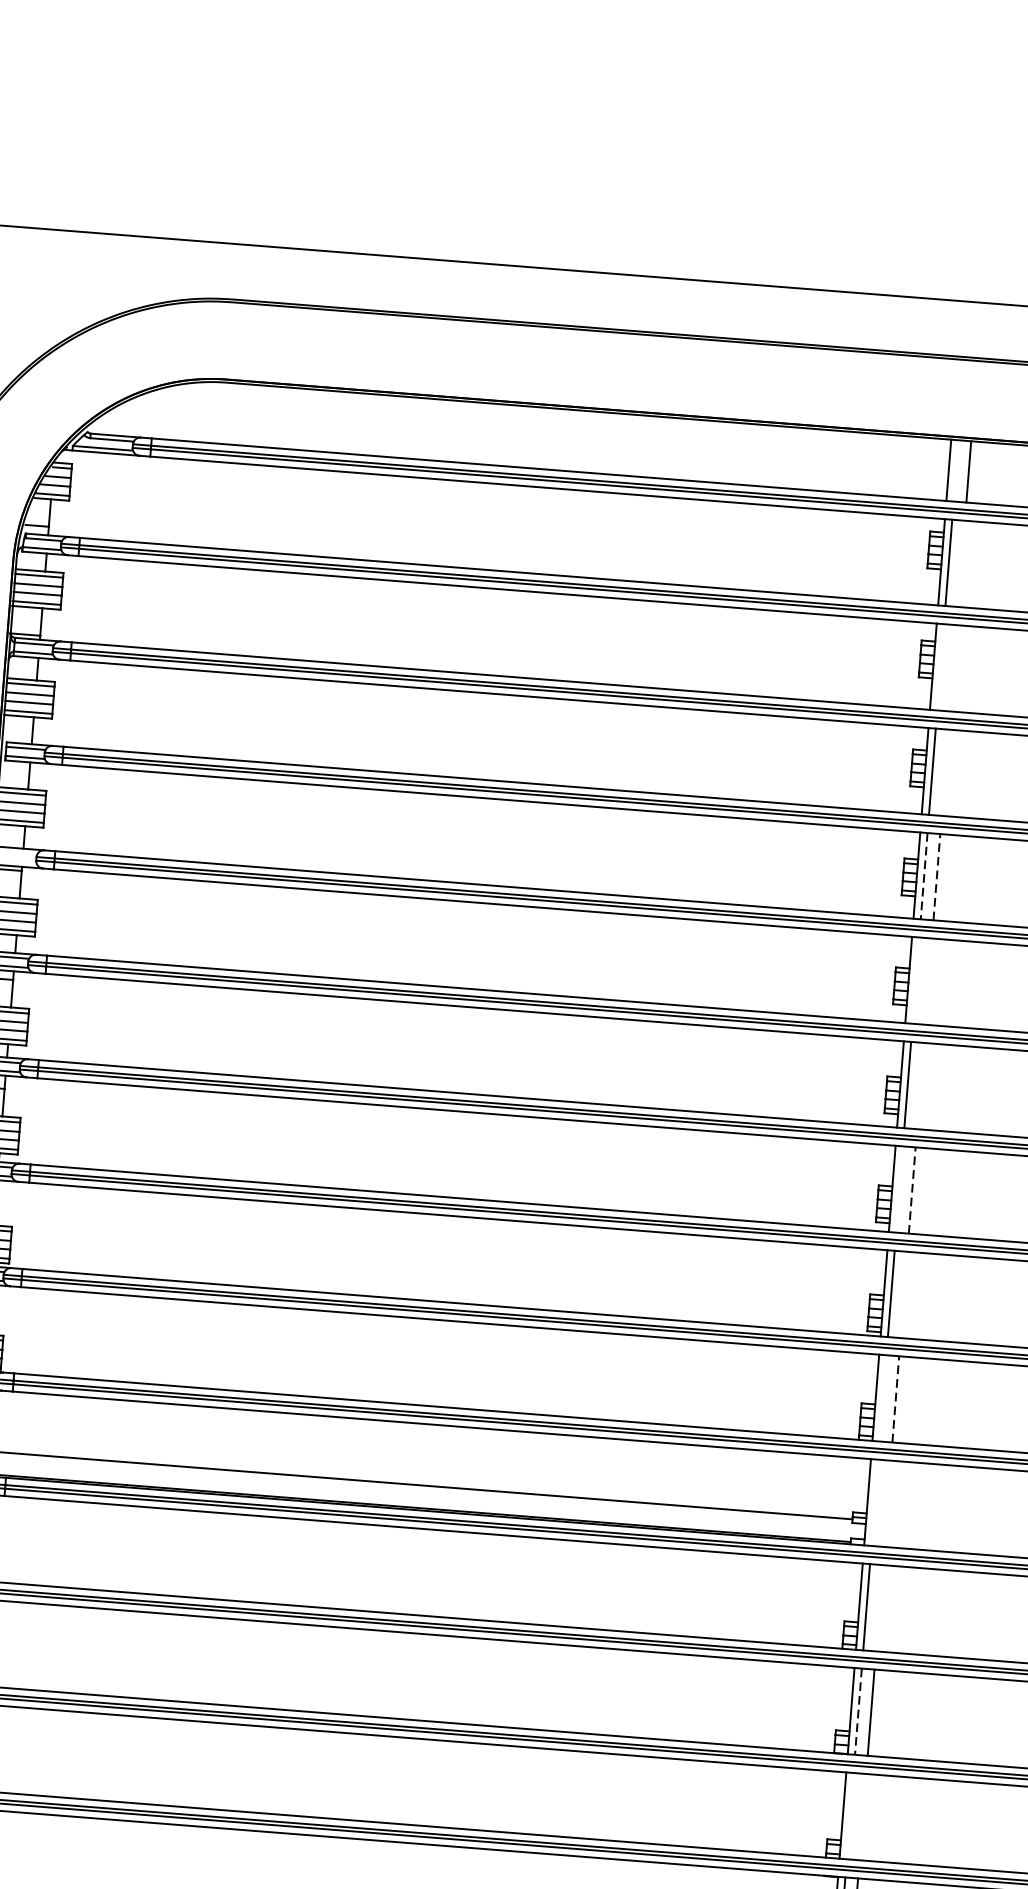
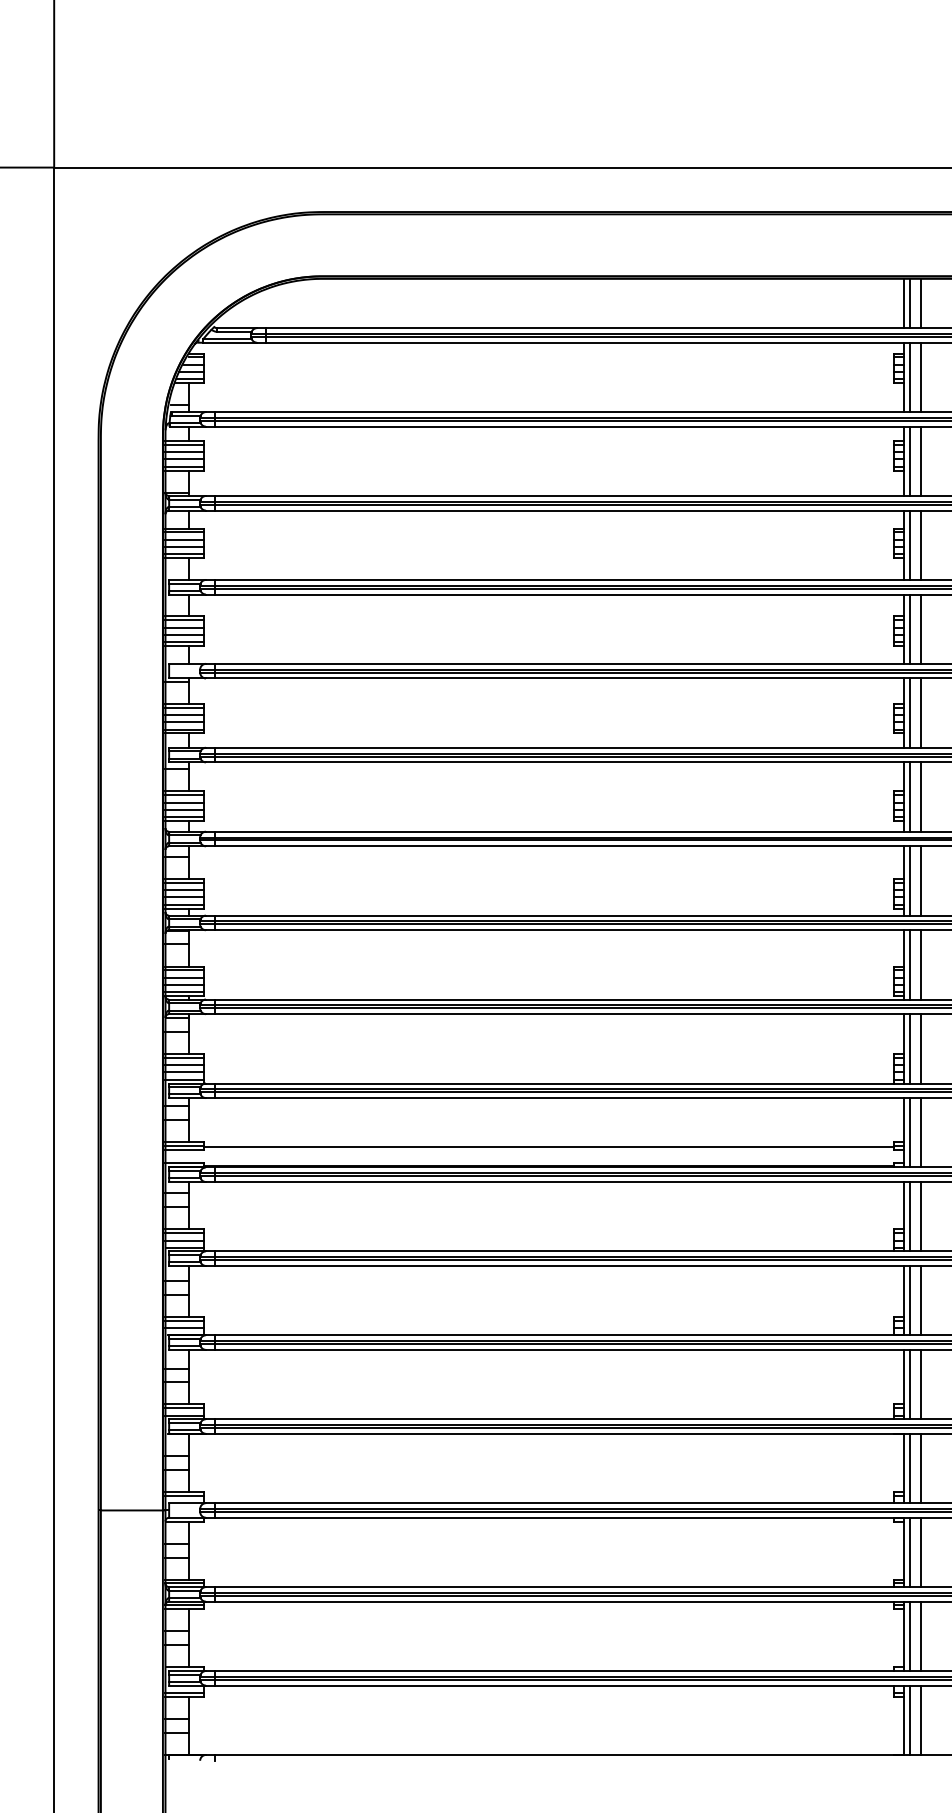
line: (956, 470) -> (910, 303), added
line: (961, 564) -> (920, 377), added
line: (940, 667) -> (910, 461), added
line: (953, 668) -> (920, 461), added
line: (945, 771) -> (920, 544), added
line: (924, 876) -> (910, 629), dashed -> solid
line: (936, 877) -> (920, 629), dashed -> solid
line: (916, 979) -> (910, 712), added
line: (928, 980) -> (920, 712), added
line: (920, 1085) -> (920, 796), added
line: (899, 1188) -> (910, 880), added
line: (912, 1189) -> (920, 880), dashed -> solid
line: (904, 1294) -> (920, 964), added
line: (883, 1397) -> (910, 1048), added
line: (895, 1398) -> (920, 1048), dashed -> solid
line: (875, 1502) -> (910, 1132), added
line: (887, 1503) -> (920, 1132), added
line: (879, 1608) -> (920, 1216), added
line: (858, 1711) -> (910, 1300), dashed -> solid
line: (850, 1816) -> (910, 1384), added
line: (862, 1817) -> (920, 1384), added

